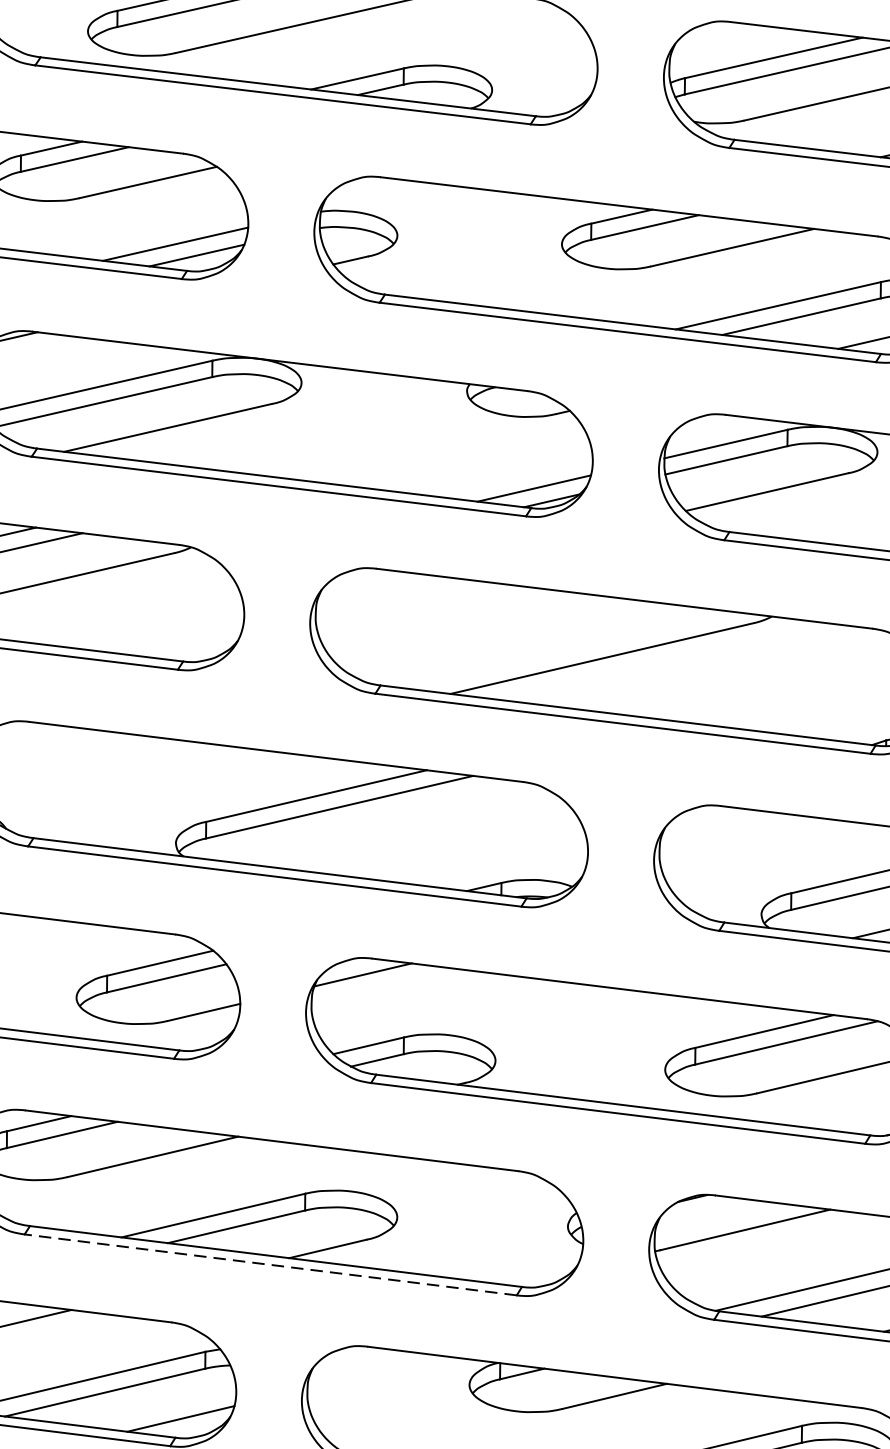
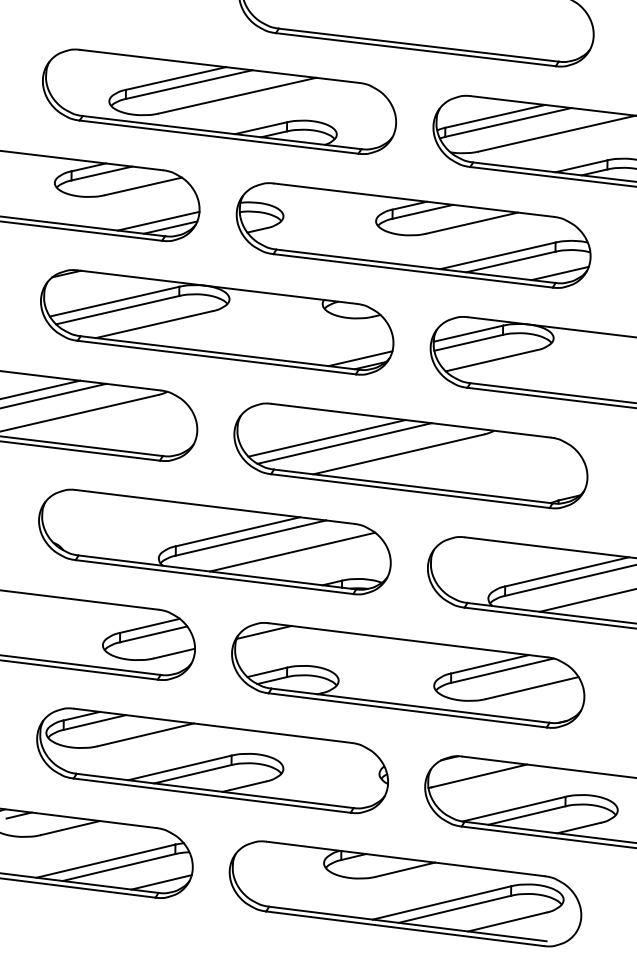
line: (473, 630) -> (326, 438), added
line: (505, 639) -> (344, 443), added
line: (413, 831) -> (292, 551), added
line: (271, 1264) -> (212, 795), dashed -> solid

